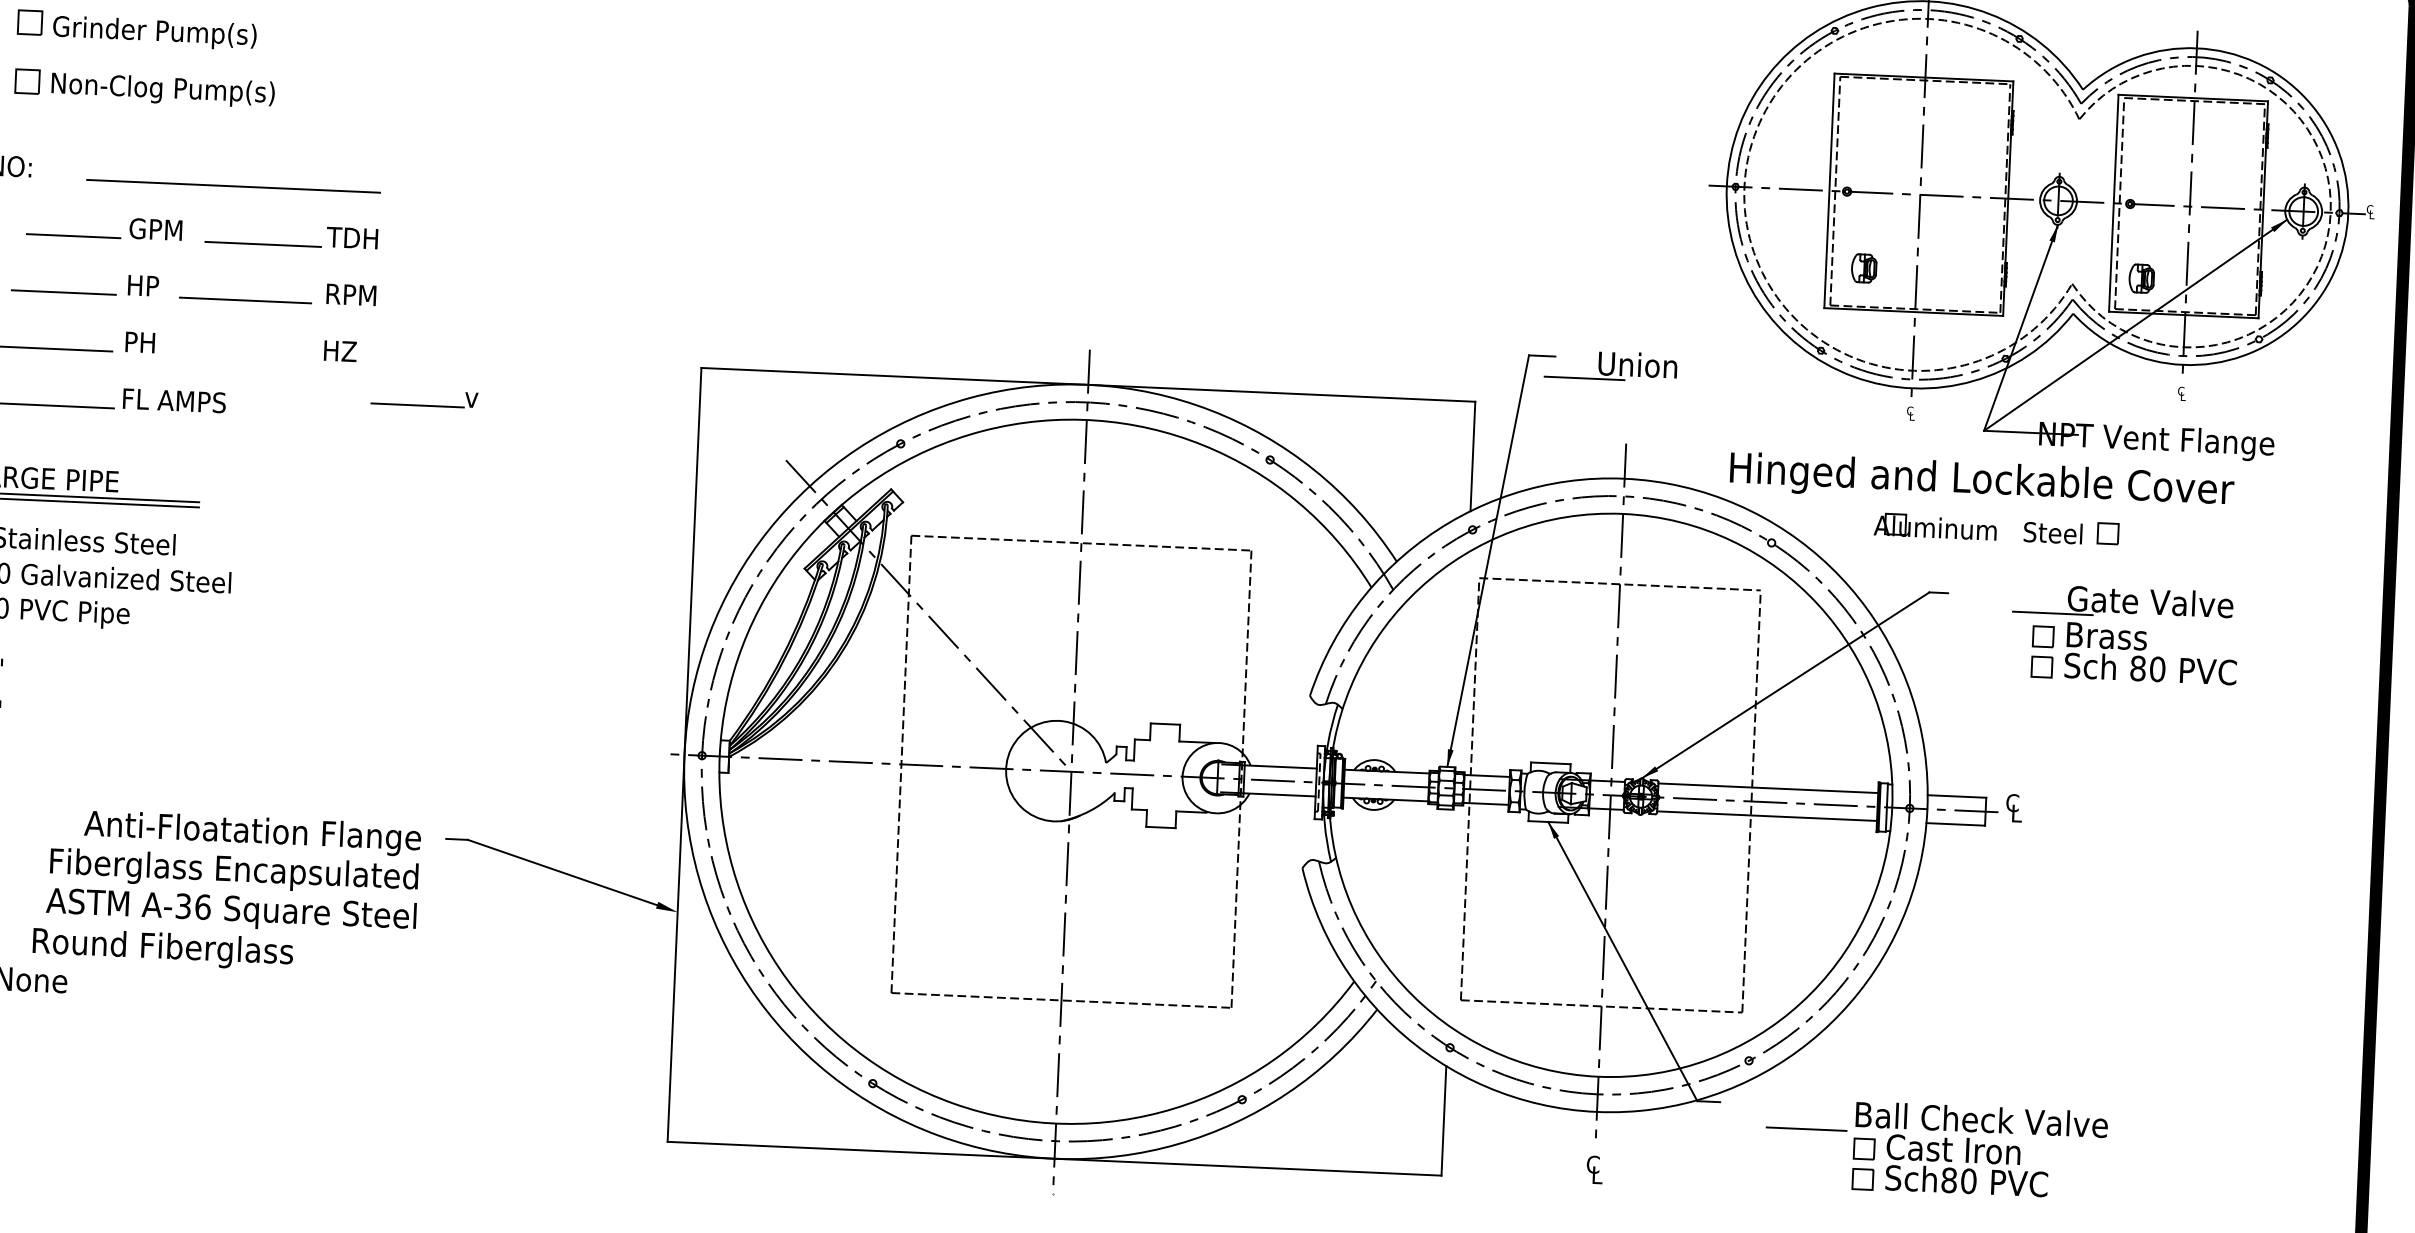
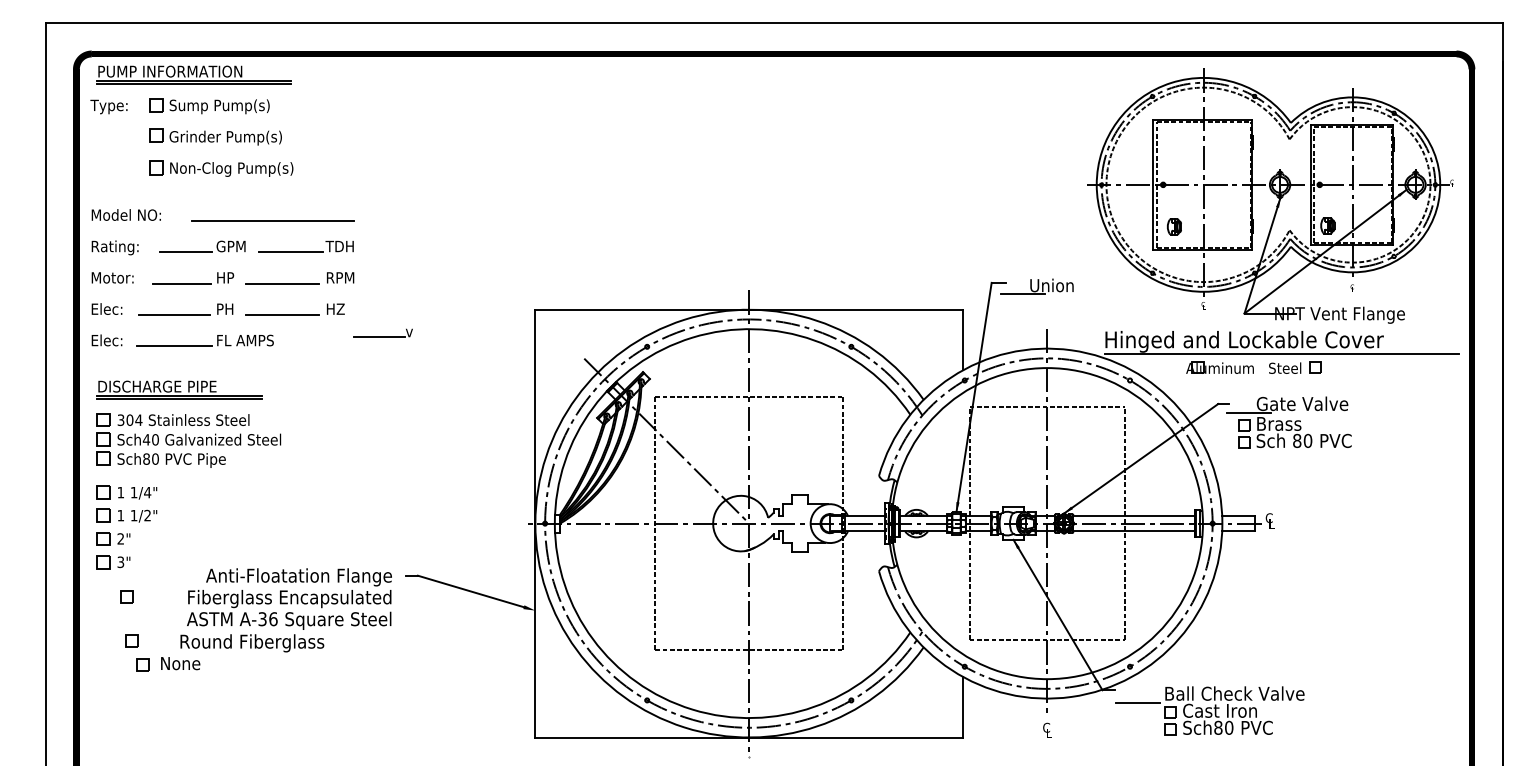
line: (243, 356) -> (282, 314), added
line: (2047, 506) -> (1281, 353), added
part: (2123, 634) -> (1288, 422), moved
part: (1934, 1148) -> (1209, 710), moved

